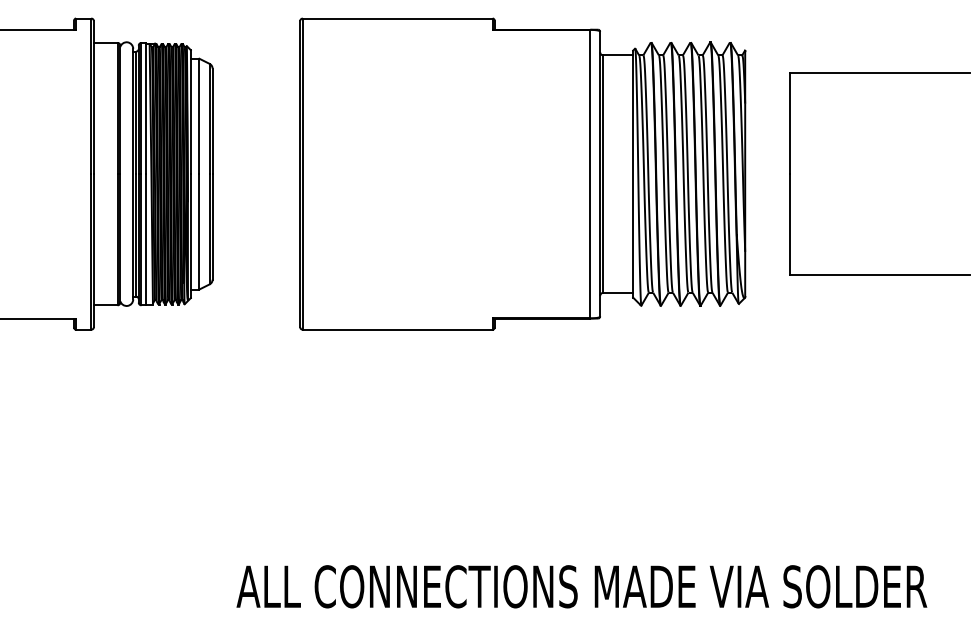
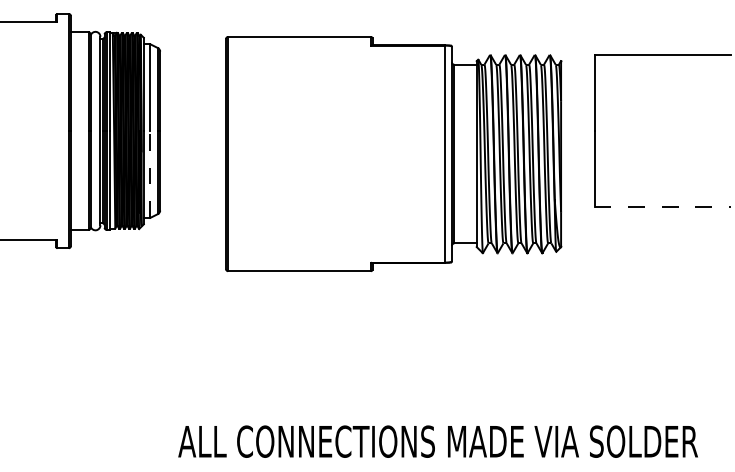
part: (522, 173) -> (393, 153), moved
line: (199, 231) -> (150, 174), solid -> dashed
line: (879, 275) -> (662, 207), solid -> dashed

